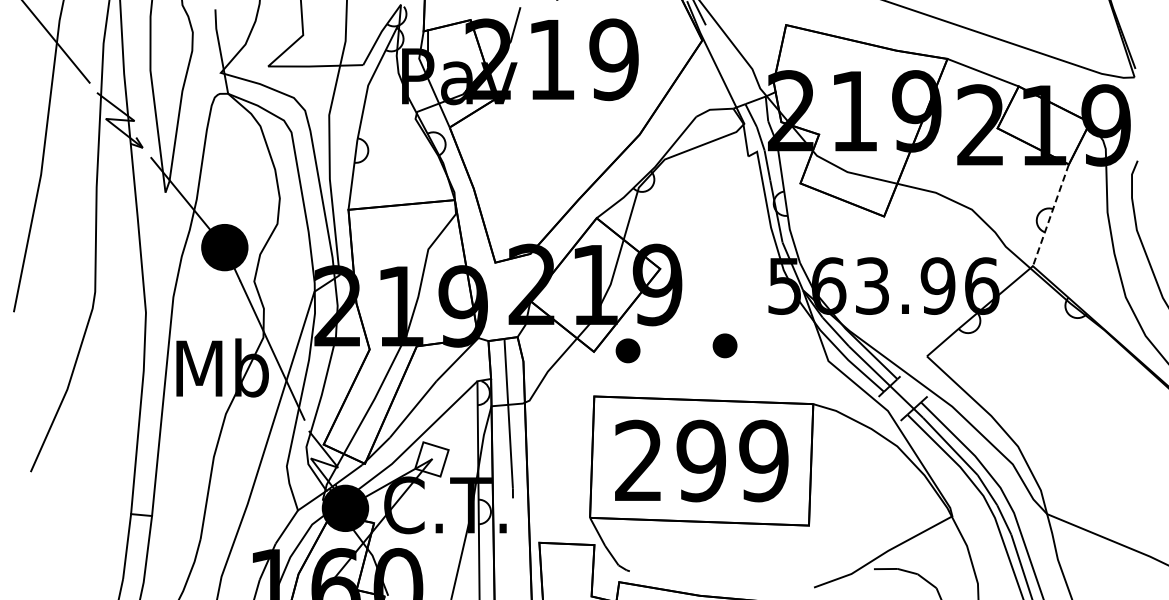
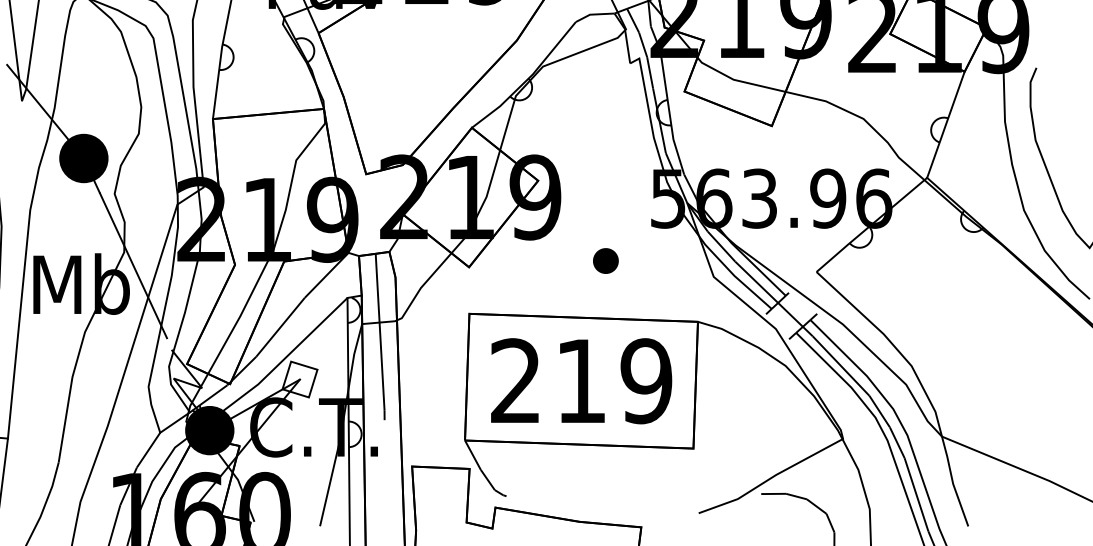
line: (1050, 215) -> (945, 125), dashed -> solid
part: (627, 350) -> (504, 265), removed
text: (700, 460) -> (580, 380), 299 -> 219

